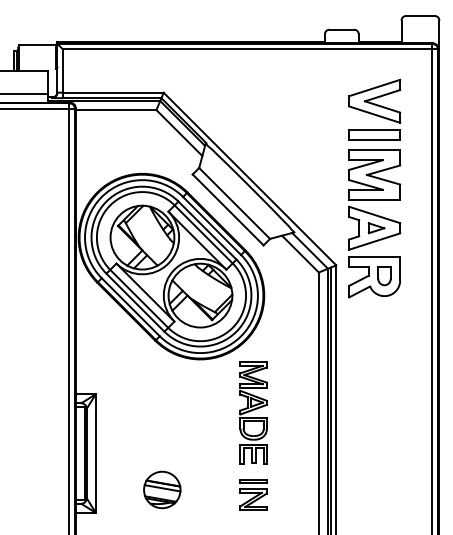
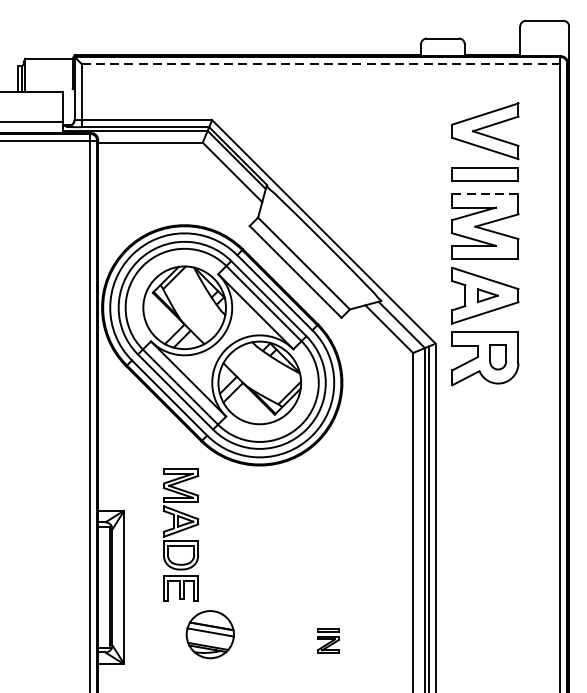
line: (250, 49) -> (324, 64), solid -> dashed
line: (374, 150) -> (485, 194), solid -> dashed
part: (253, 412) -> (180, 534), moved
part: (253, 494) -> (328, 640), size x0.6

